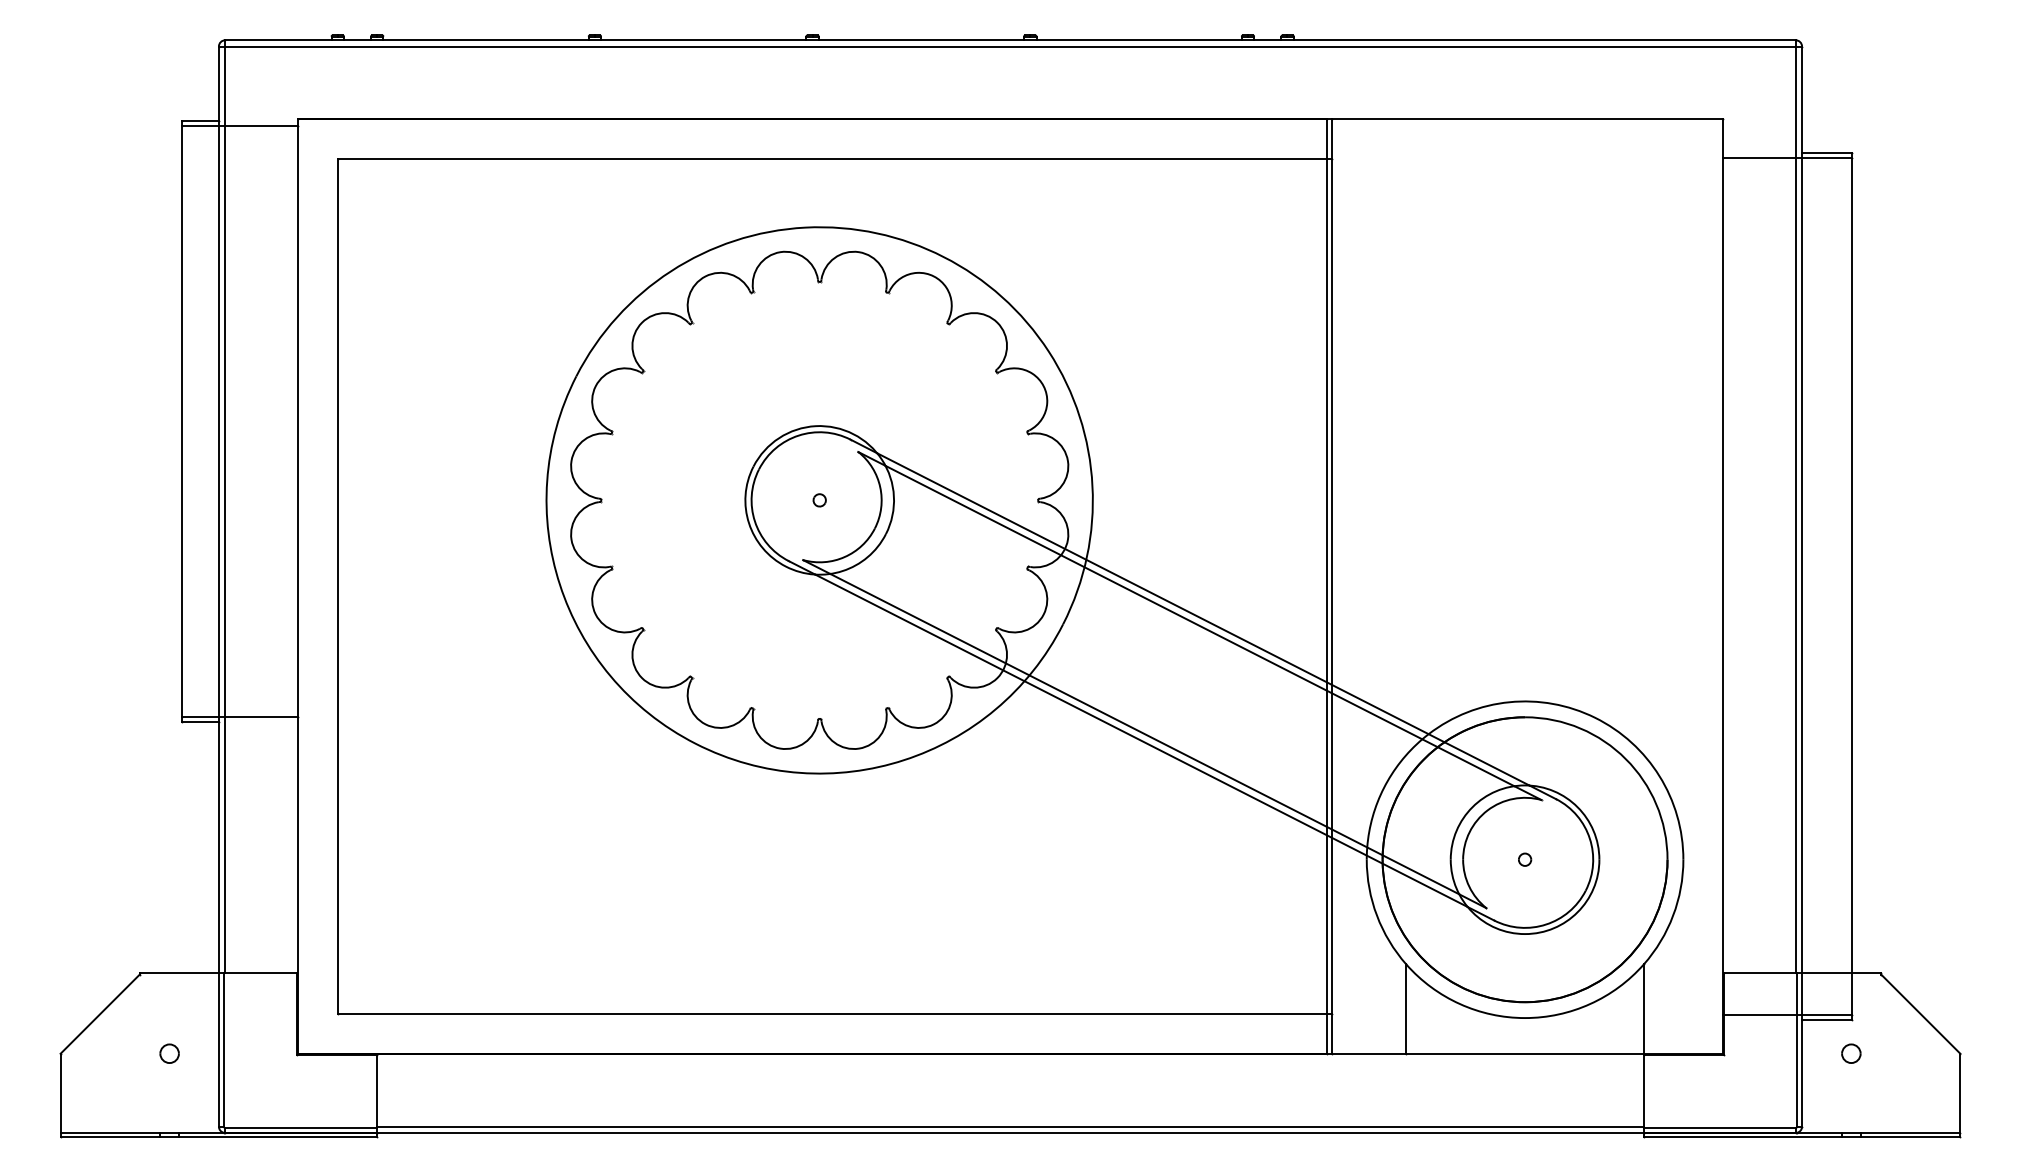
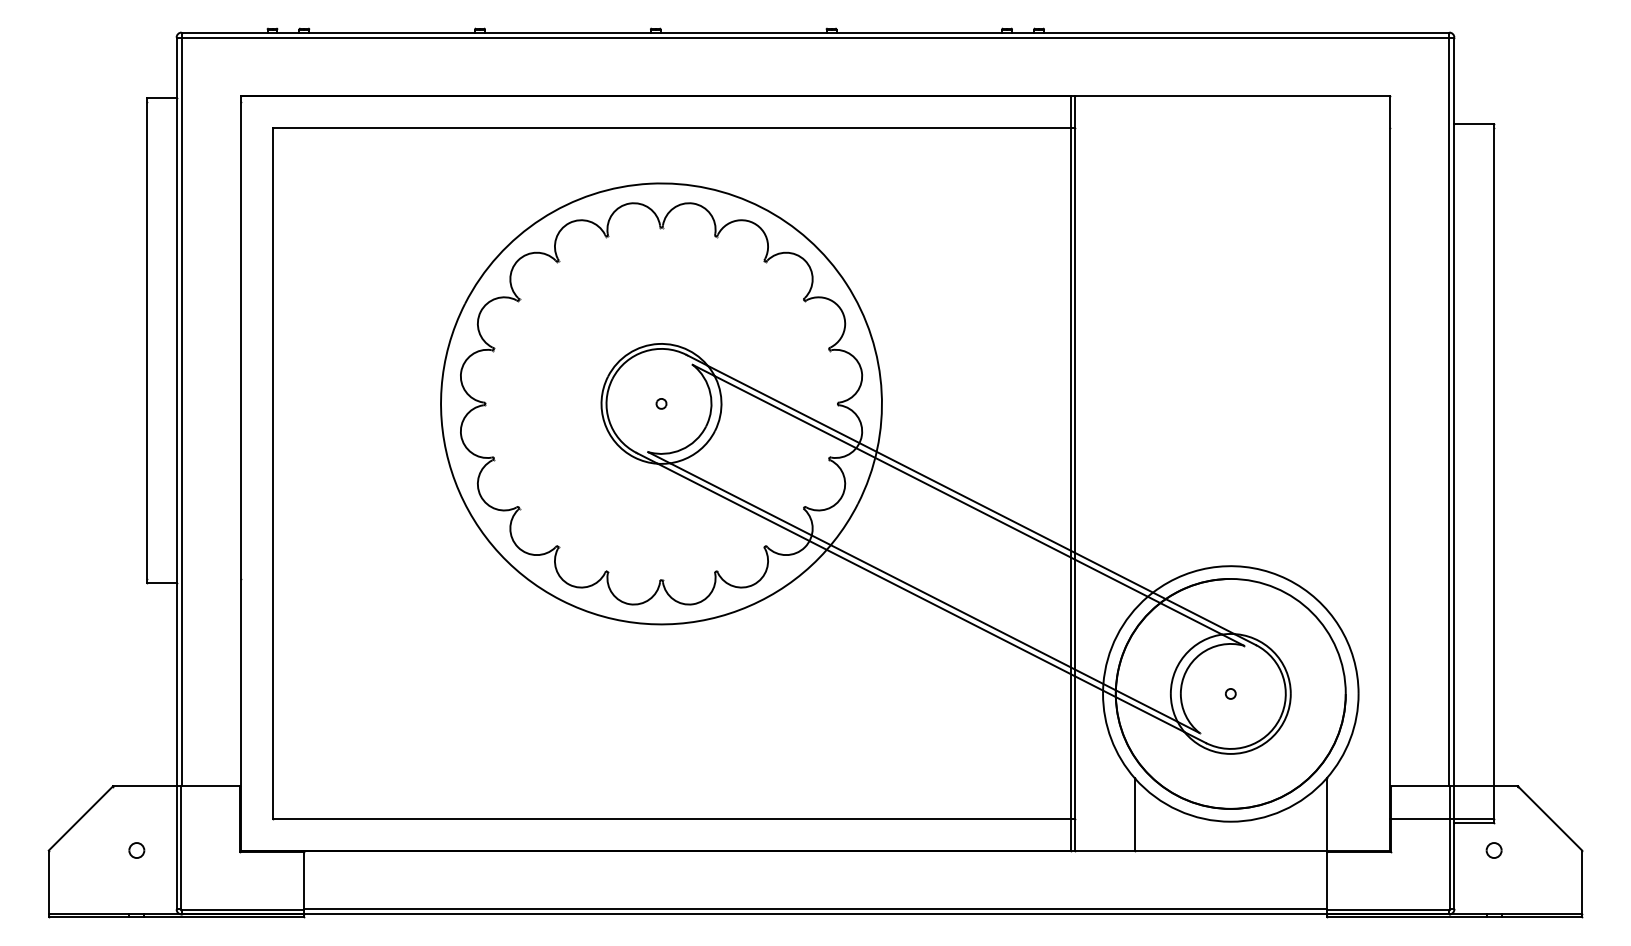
line: (239, 126) -> (193, 102), removed
line: (1786, 158) -> (1441, 127), removed
line: (239, 717) -> (193, 579), removed

